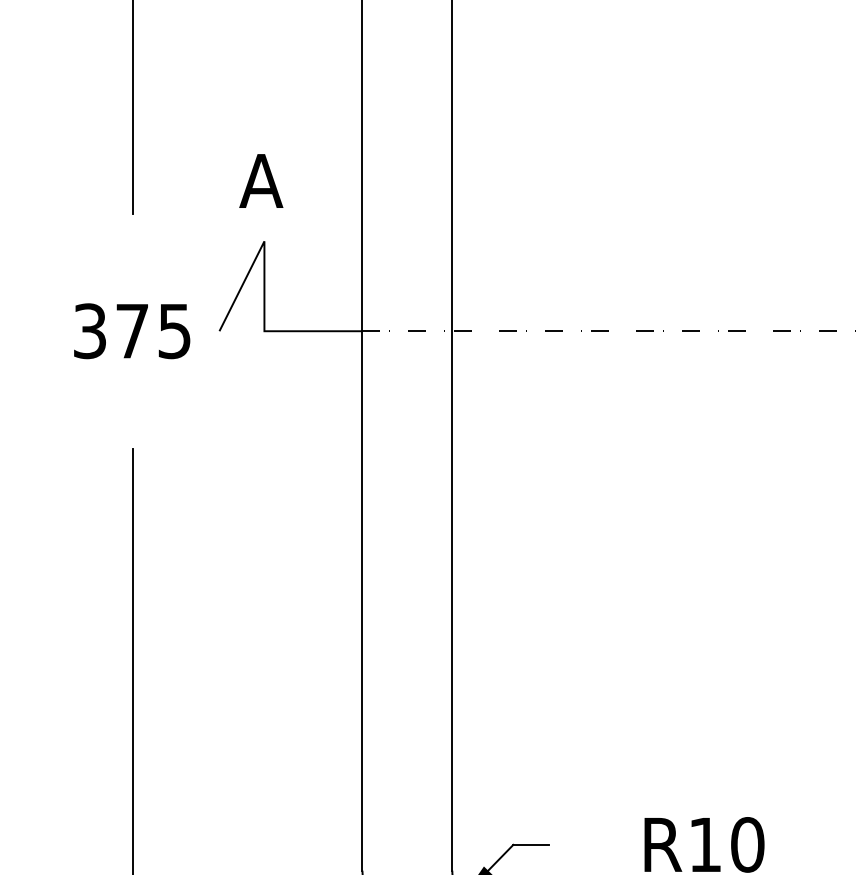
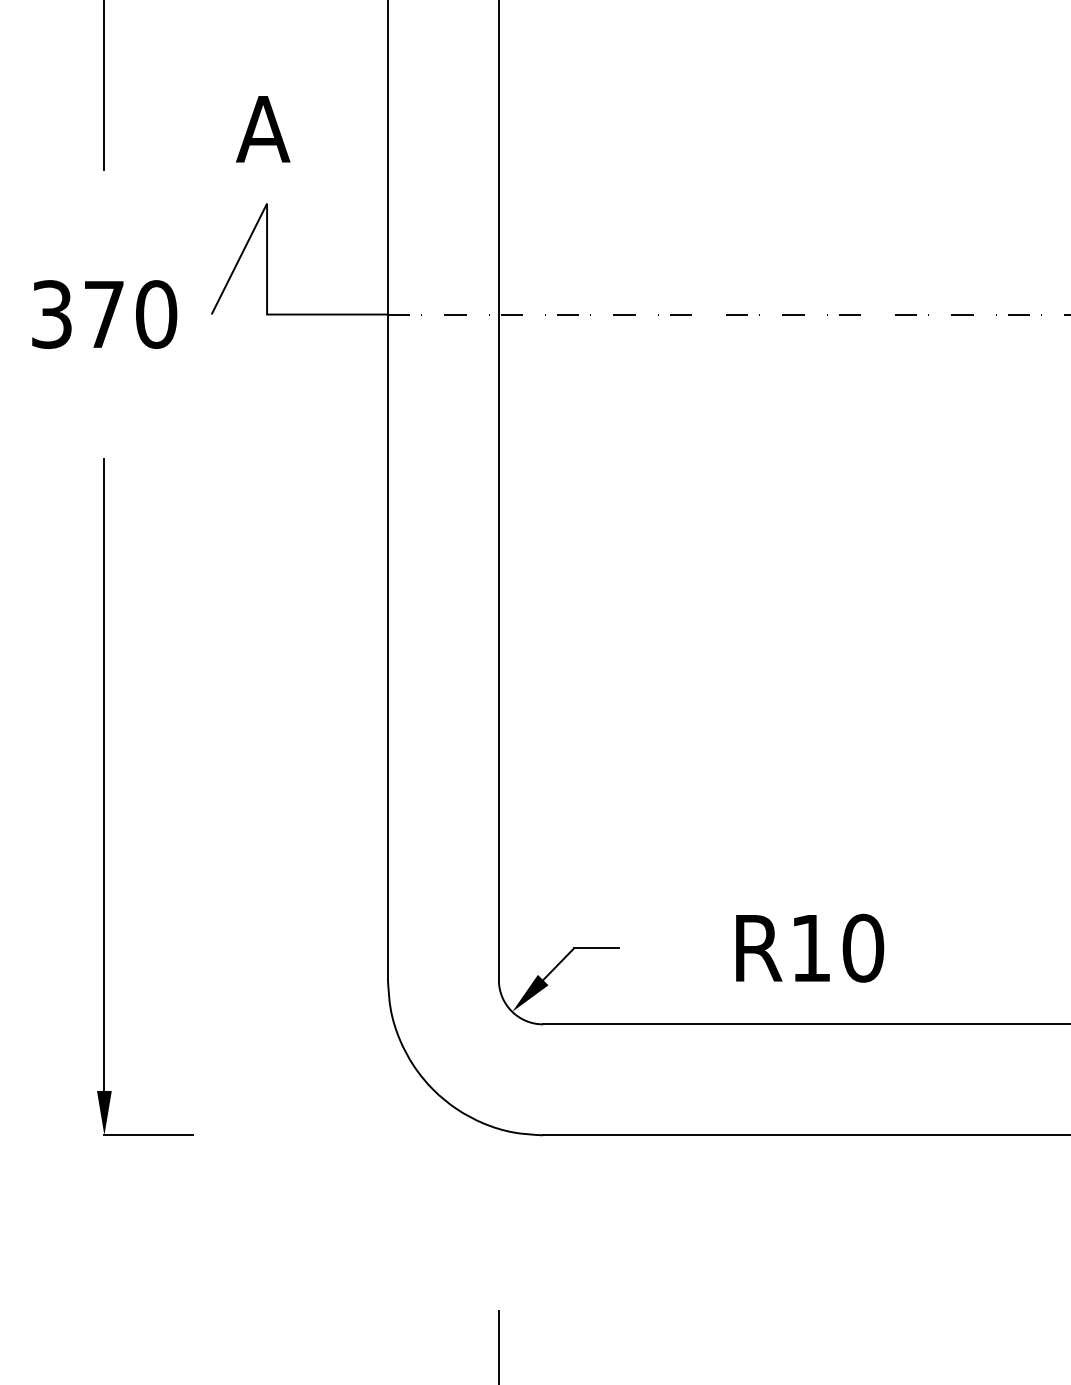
text: (174, 331) -> (156, 314), 375 -> 370

